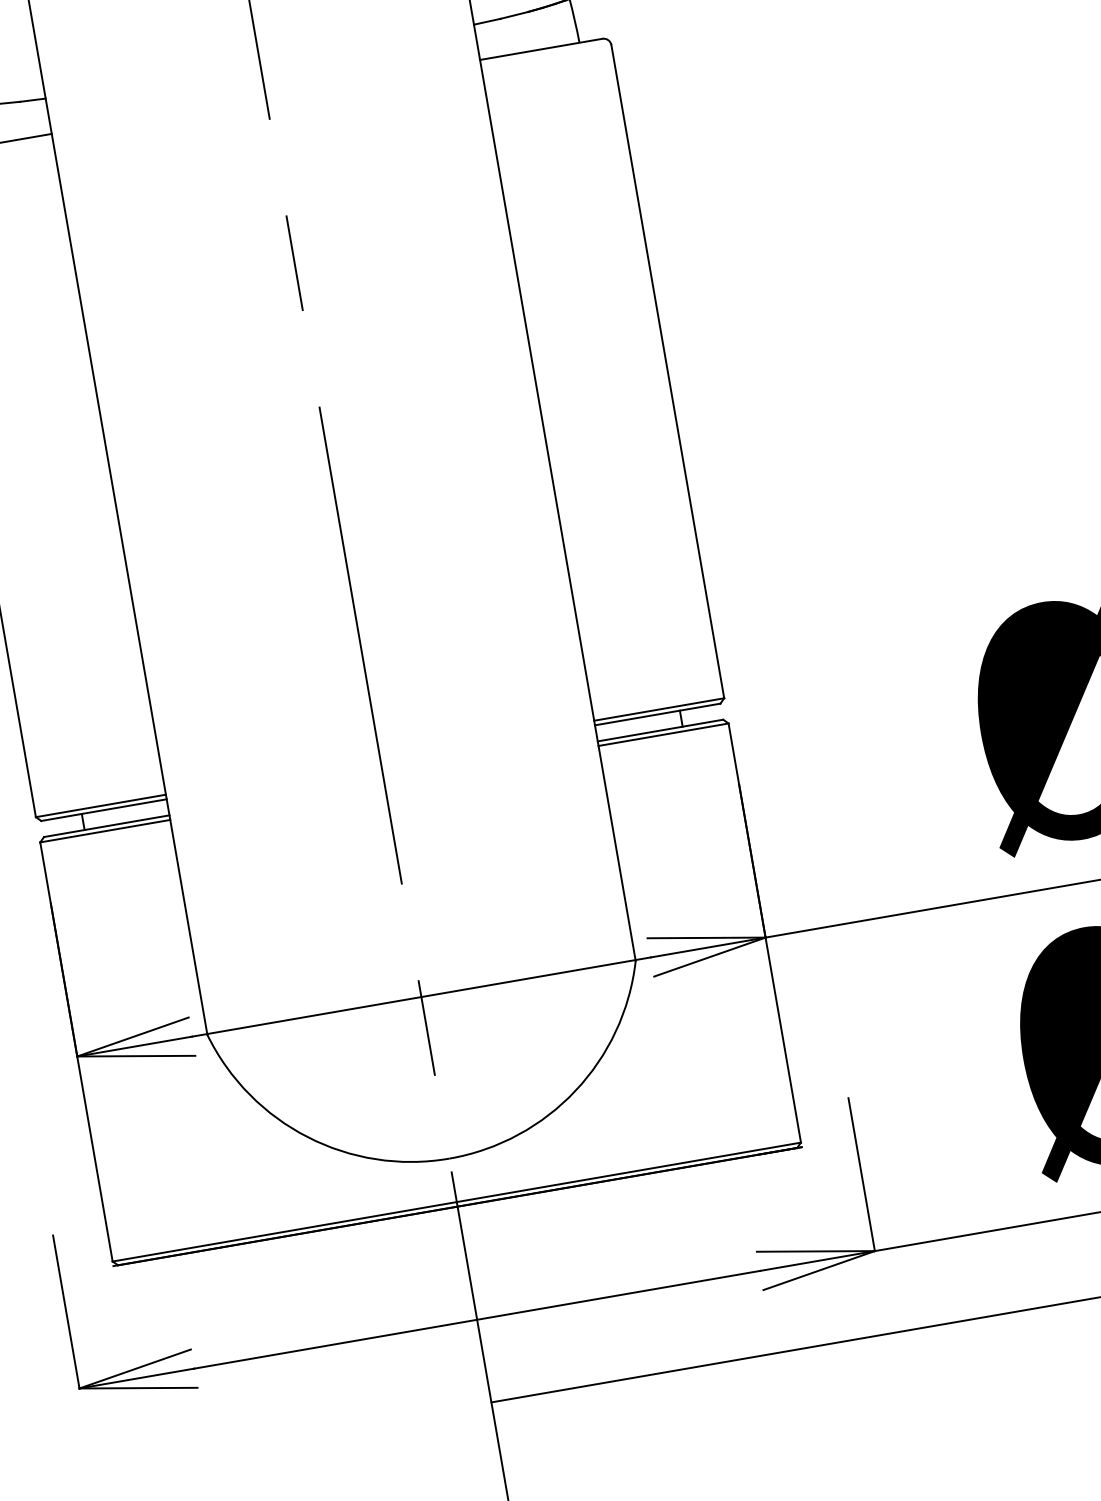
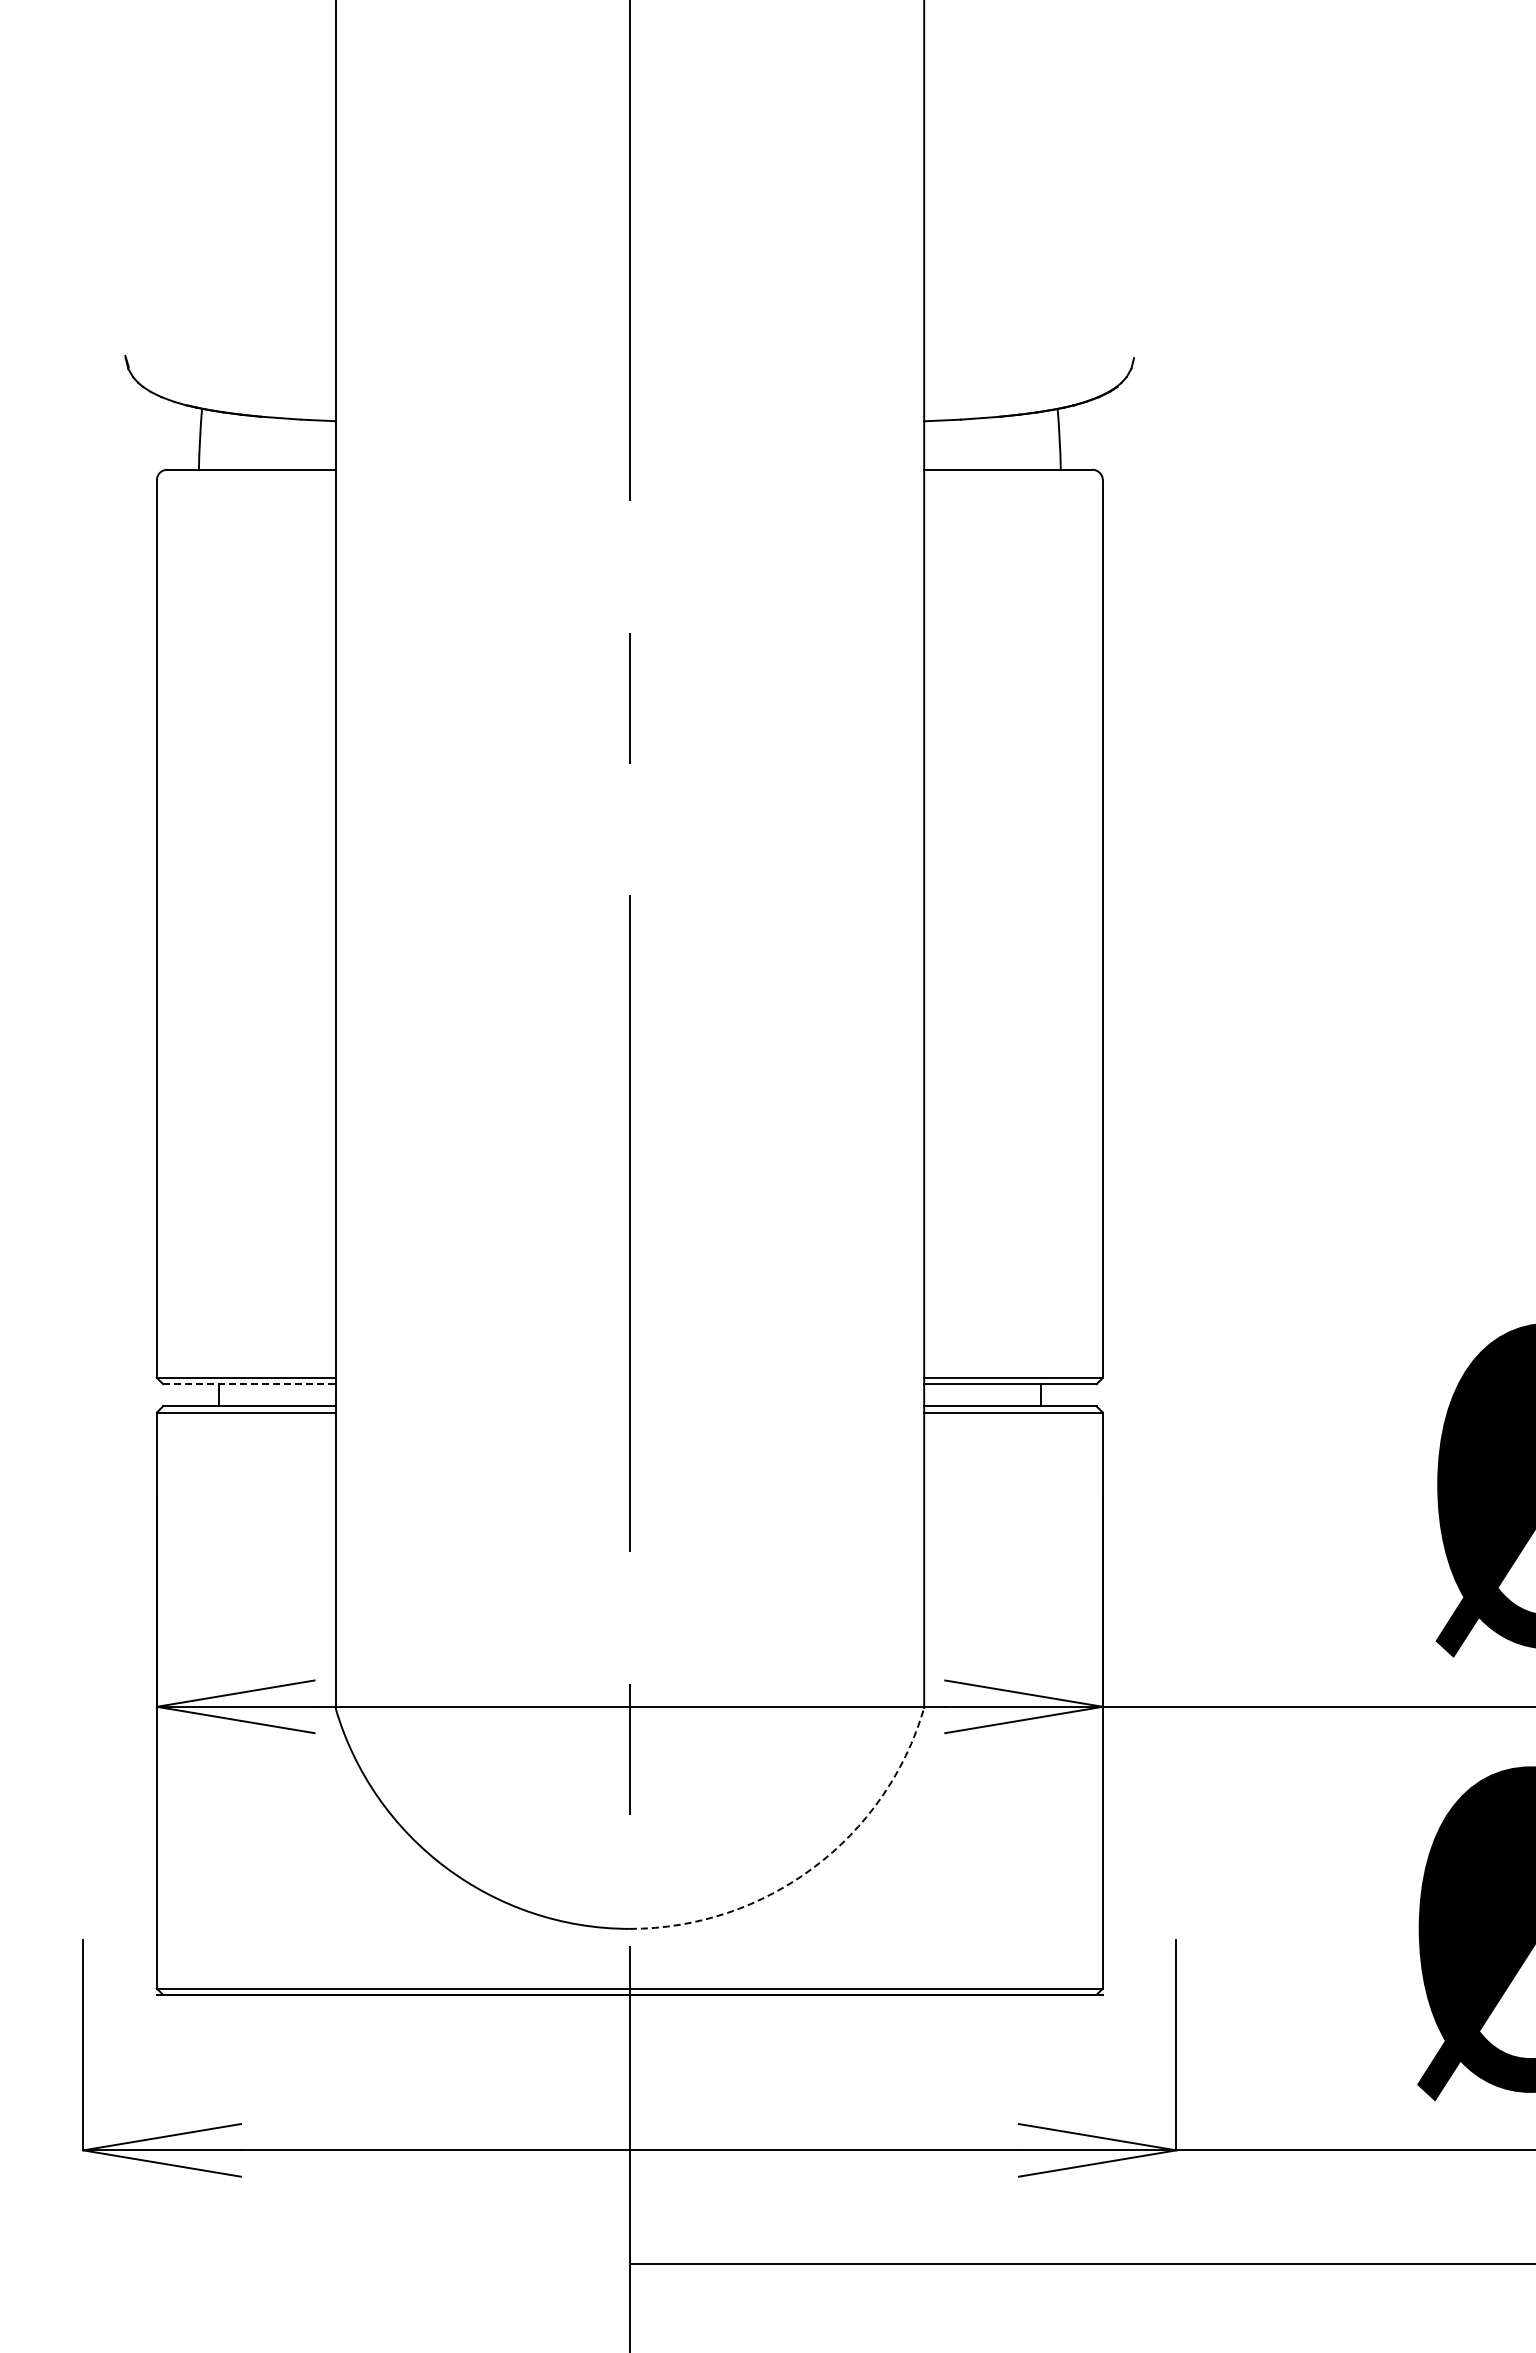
line: (104, 810) -> (249, 1384), solid -> dashed
arc: (575, 1090) -> (813, 1867), solid -> dashed

